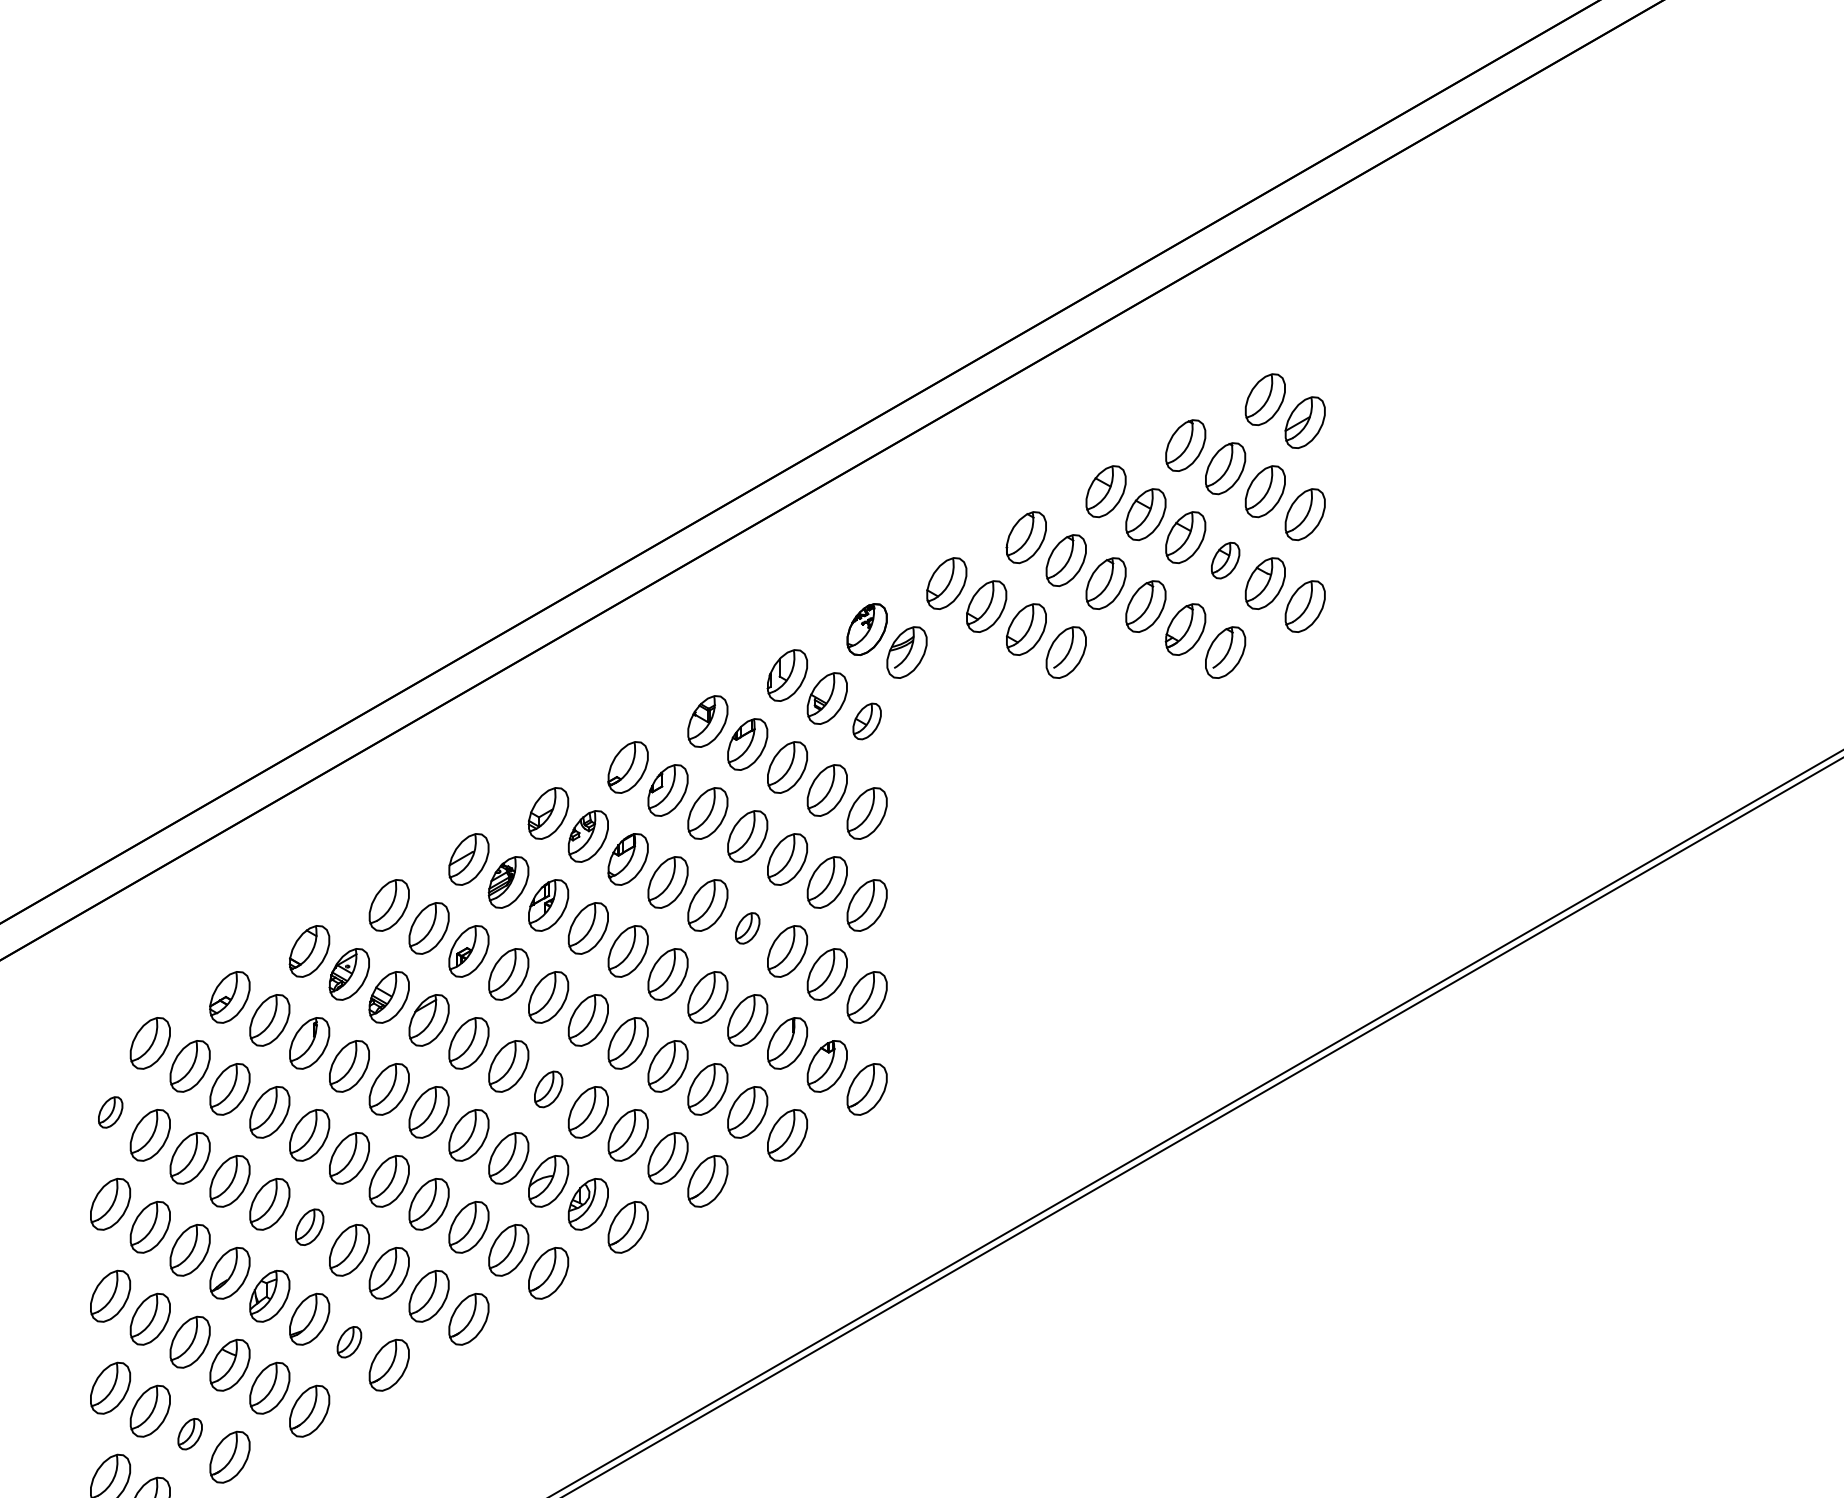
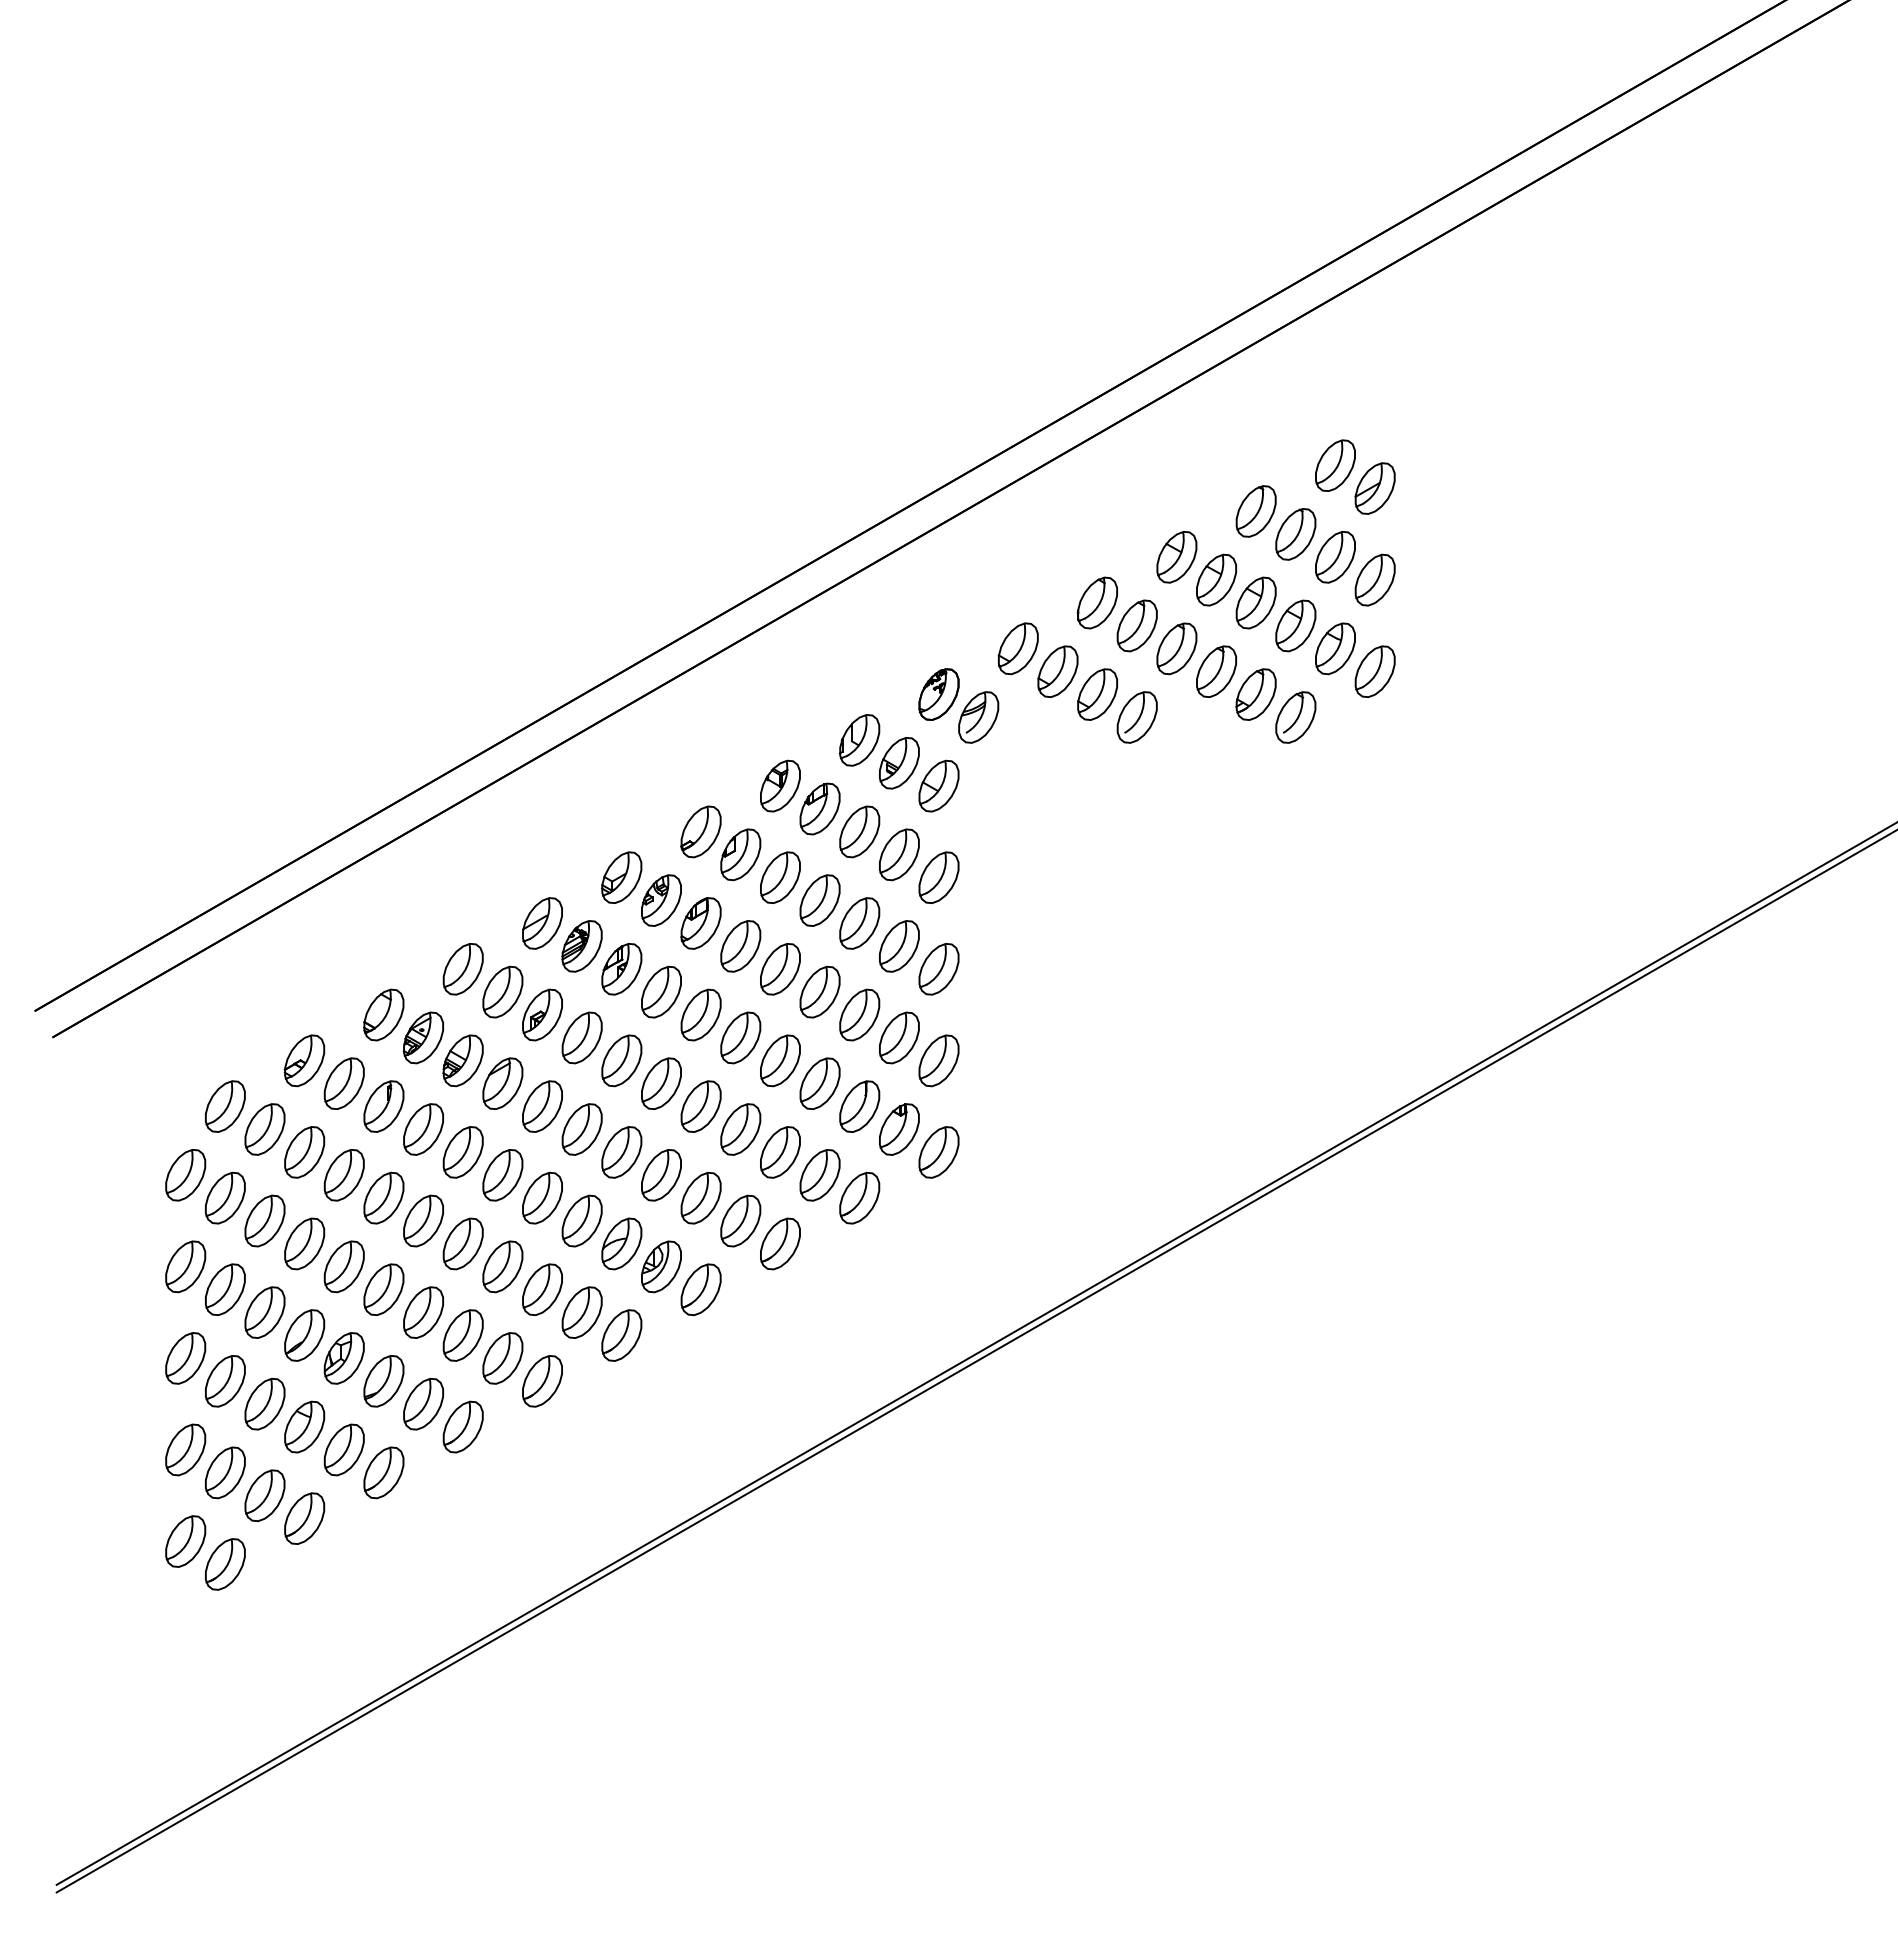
part: (1225, 560) -> (1295, 625), size x1.43
part: (866, 720) -> (938, 785), size x1.43
part: (747, 927) -> (819, 991), size x1.67
part: (548, 1089) -> (621, 1152), size x1.43
part: (110, 1112) -> (185, 1175), size x1.67
part: (309, 1227) -> (383, 1289), size x1.43
part: (349, 1341) -> (423, 1403), size x1.67
part: (189, 1434) -> (264, 1495), size x1.67

